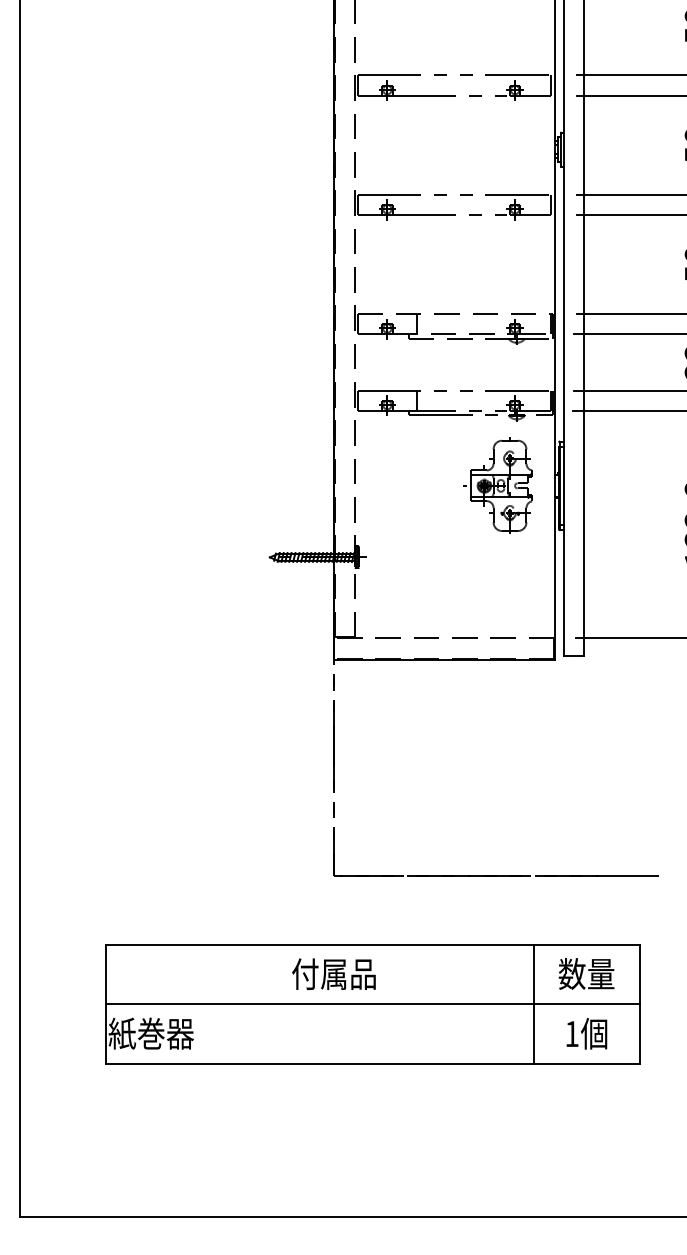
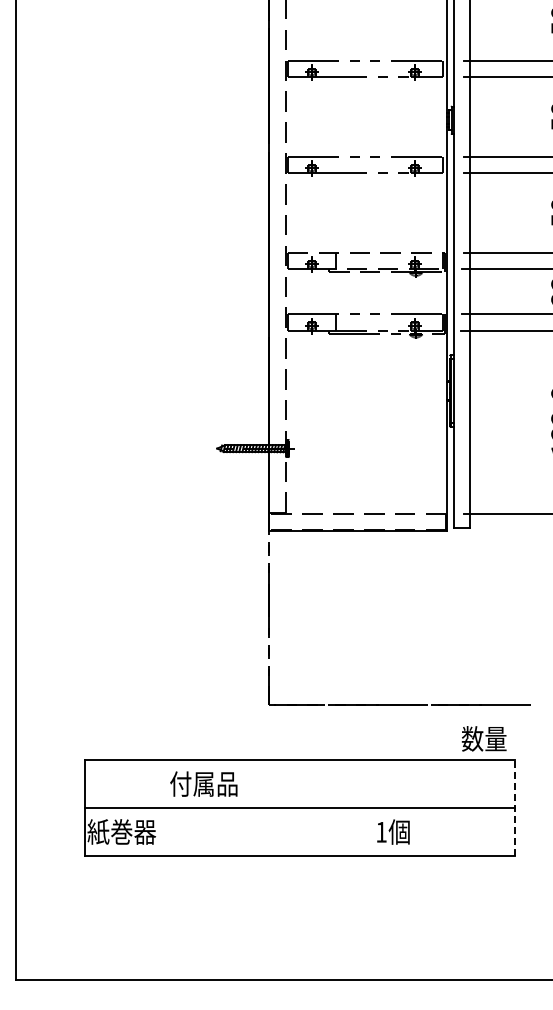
part: (497, 485) -> (400, 390), removed
text: (333, 973) -> (203, 783), moved
text: (585, 973) -> (483, 738), moved
line: (533, 1004) -> (429, 808), removed
line: (640, 1004) -> (515, 808), solid -> dashed
text: (586, 1033) -> (393, 831), moved

